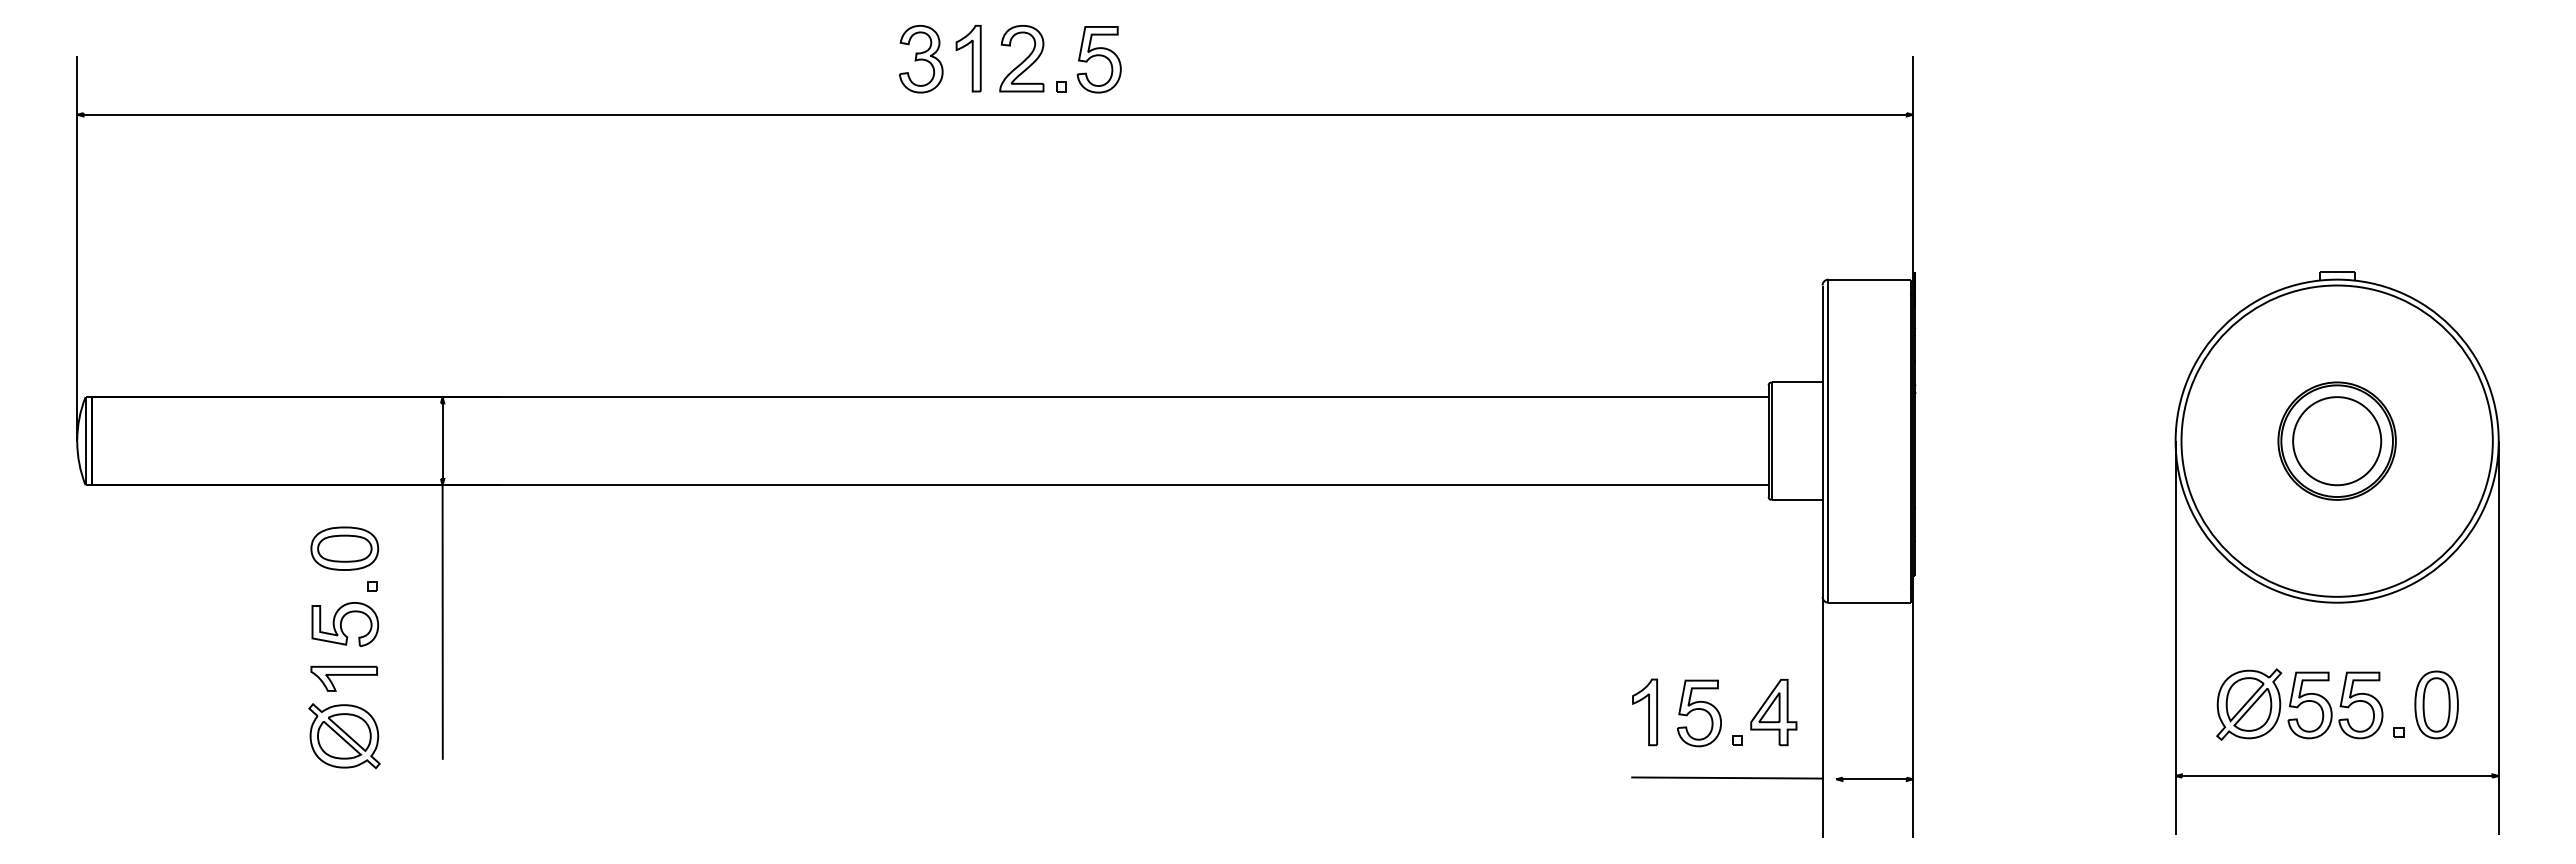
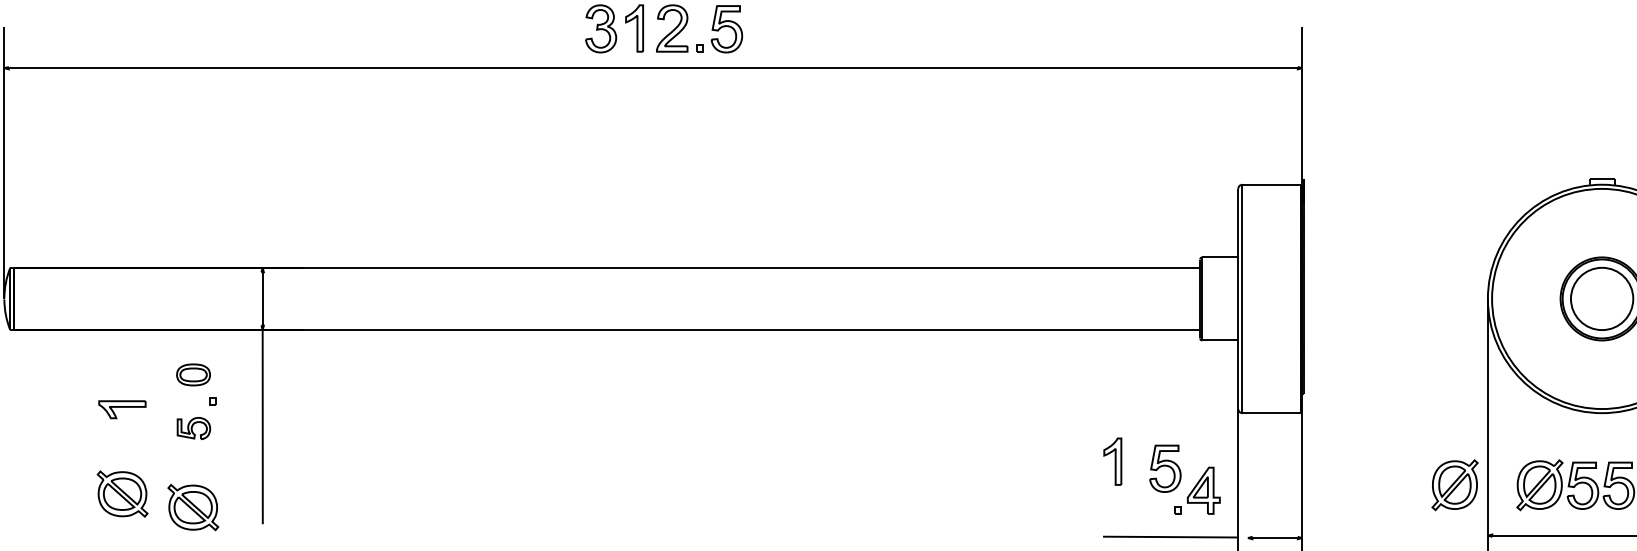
part: (344, 548) -> (193, 374), size x0.7
part: (345, 624) -> (194, 428), size x0.7
part: (343, 678) -> (121, 409), moved
part: (2129, 704) -> (1455, 485), added
part: (1644, 712) -> (1112, 461), moved
part: (1699, 713) -> (1165, 468), moved
part: (244, 717) -> (122, 494), added

